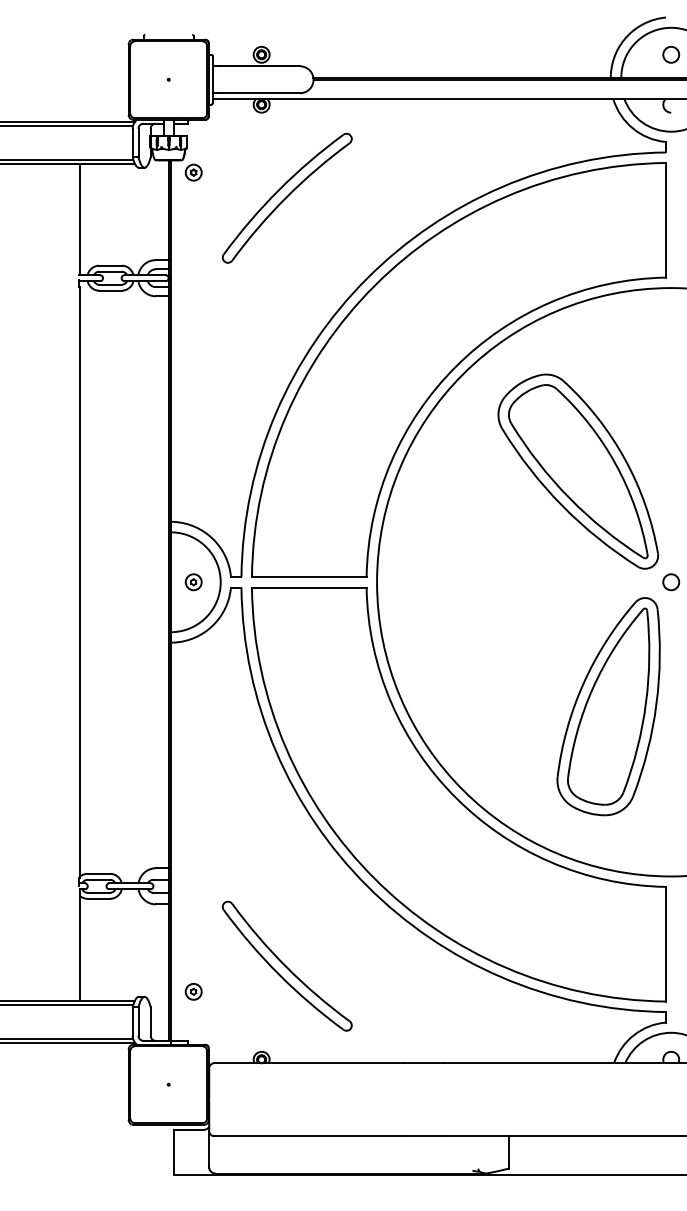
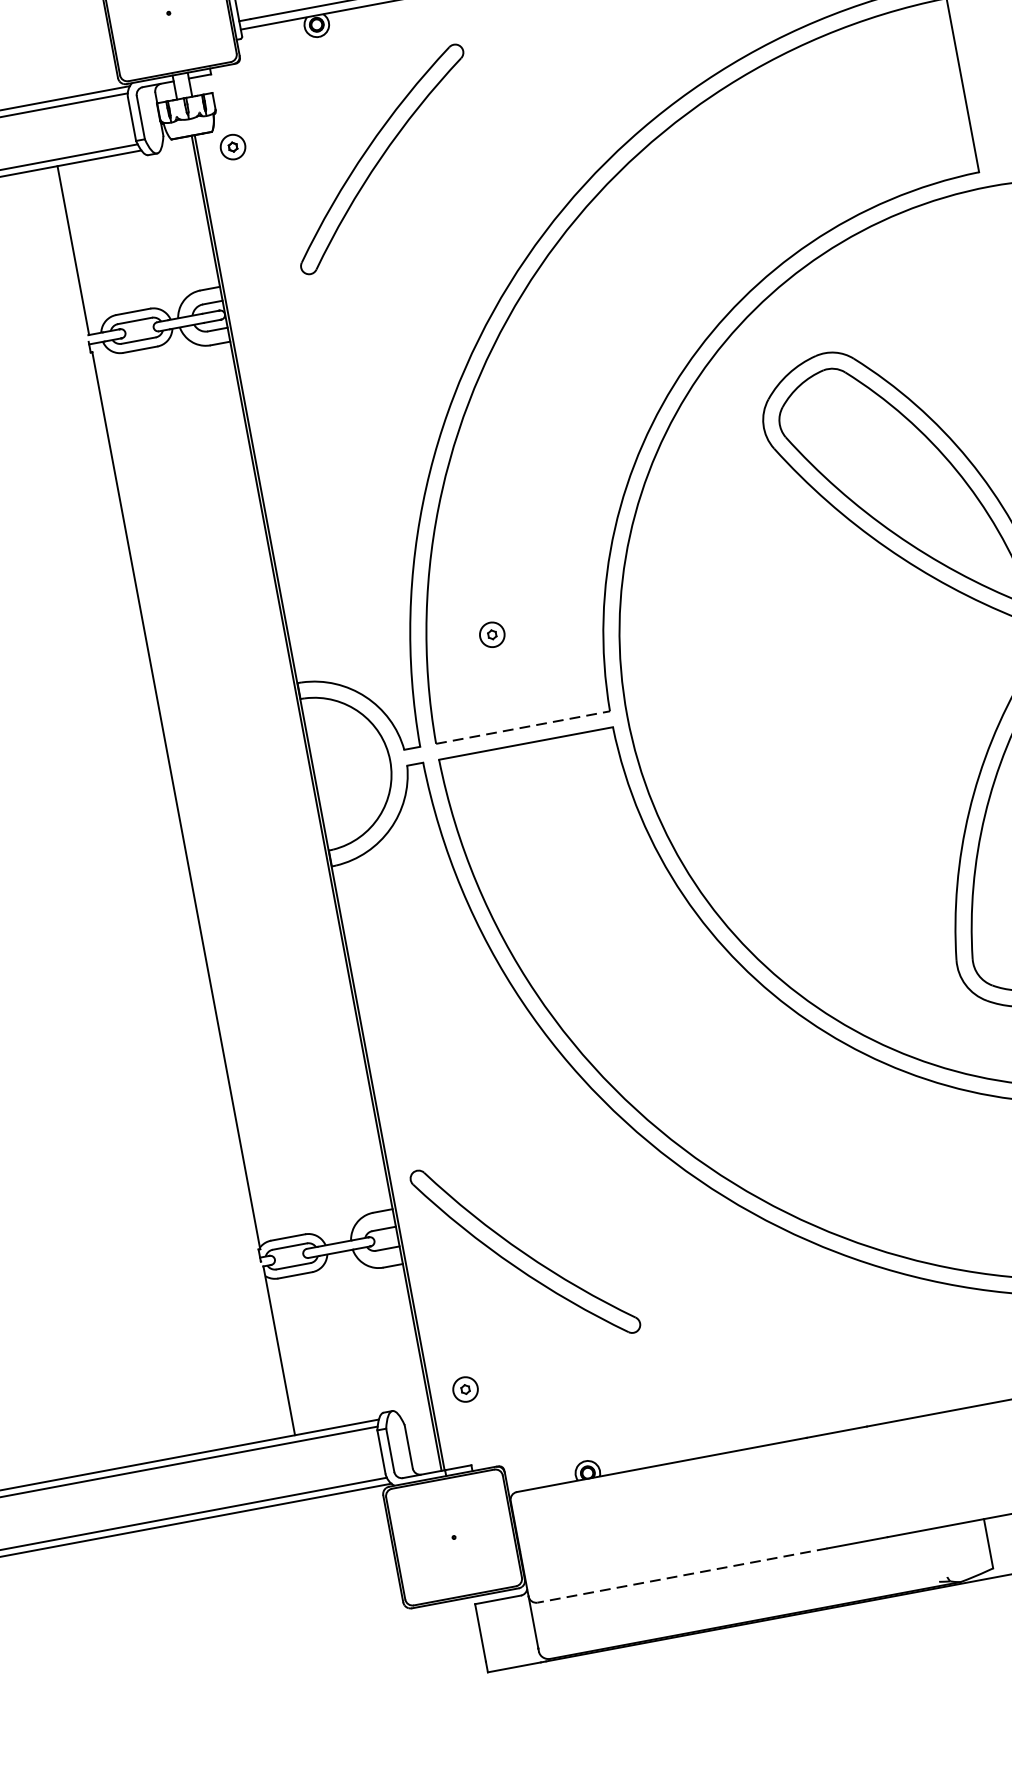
line: (309, 577) -> (523, 728), solid -> dashed
part: (193, 582) -> (492, 635), moved
part: (286, 965) -> (524, 1250), moved
line: (309, 1136) -> (682, 1576), solid -> dashed

